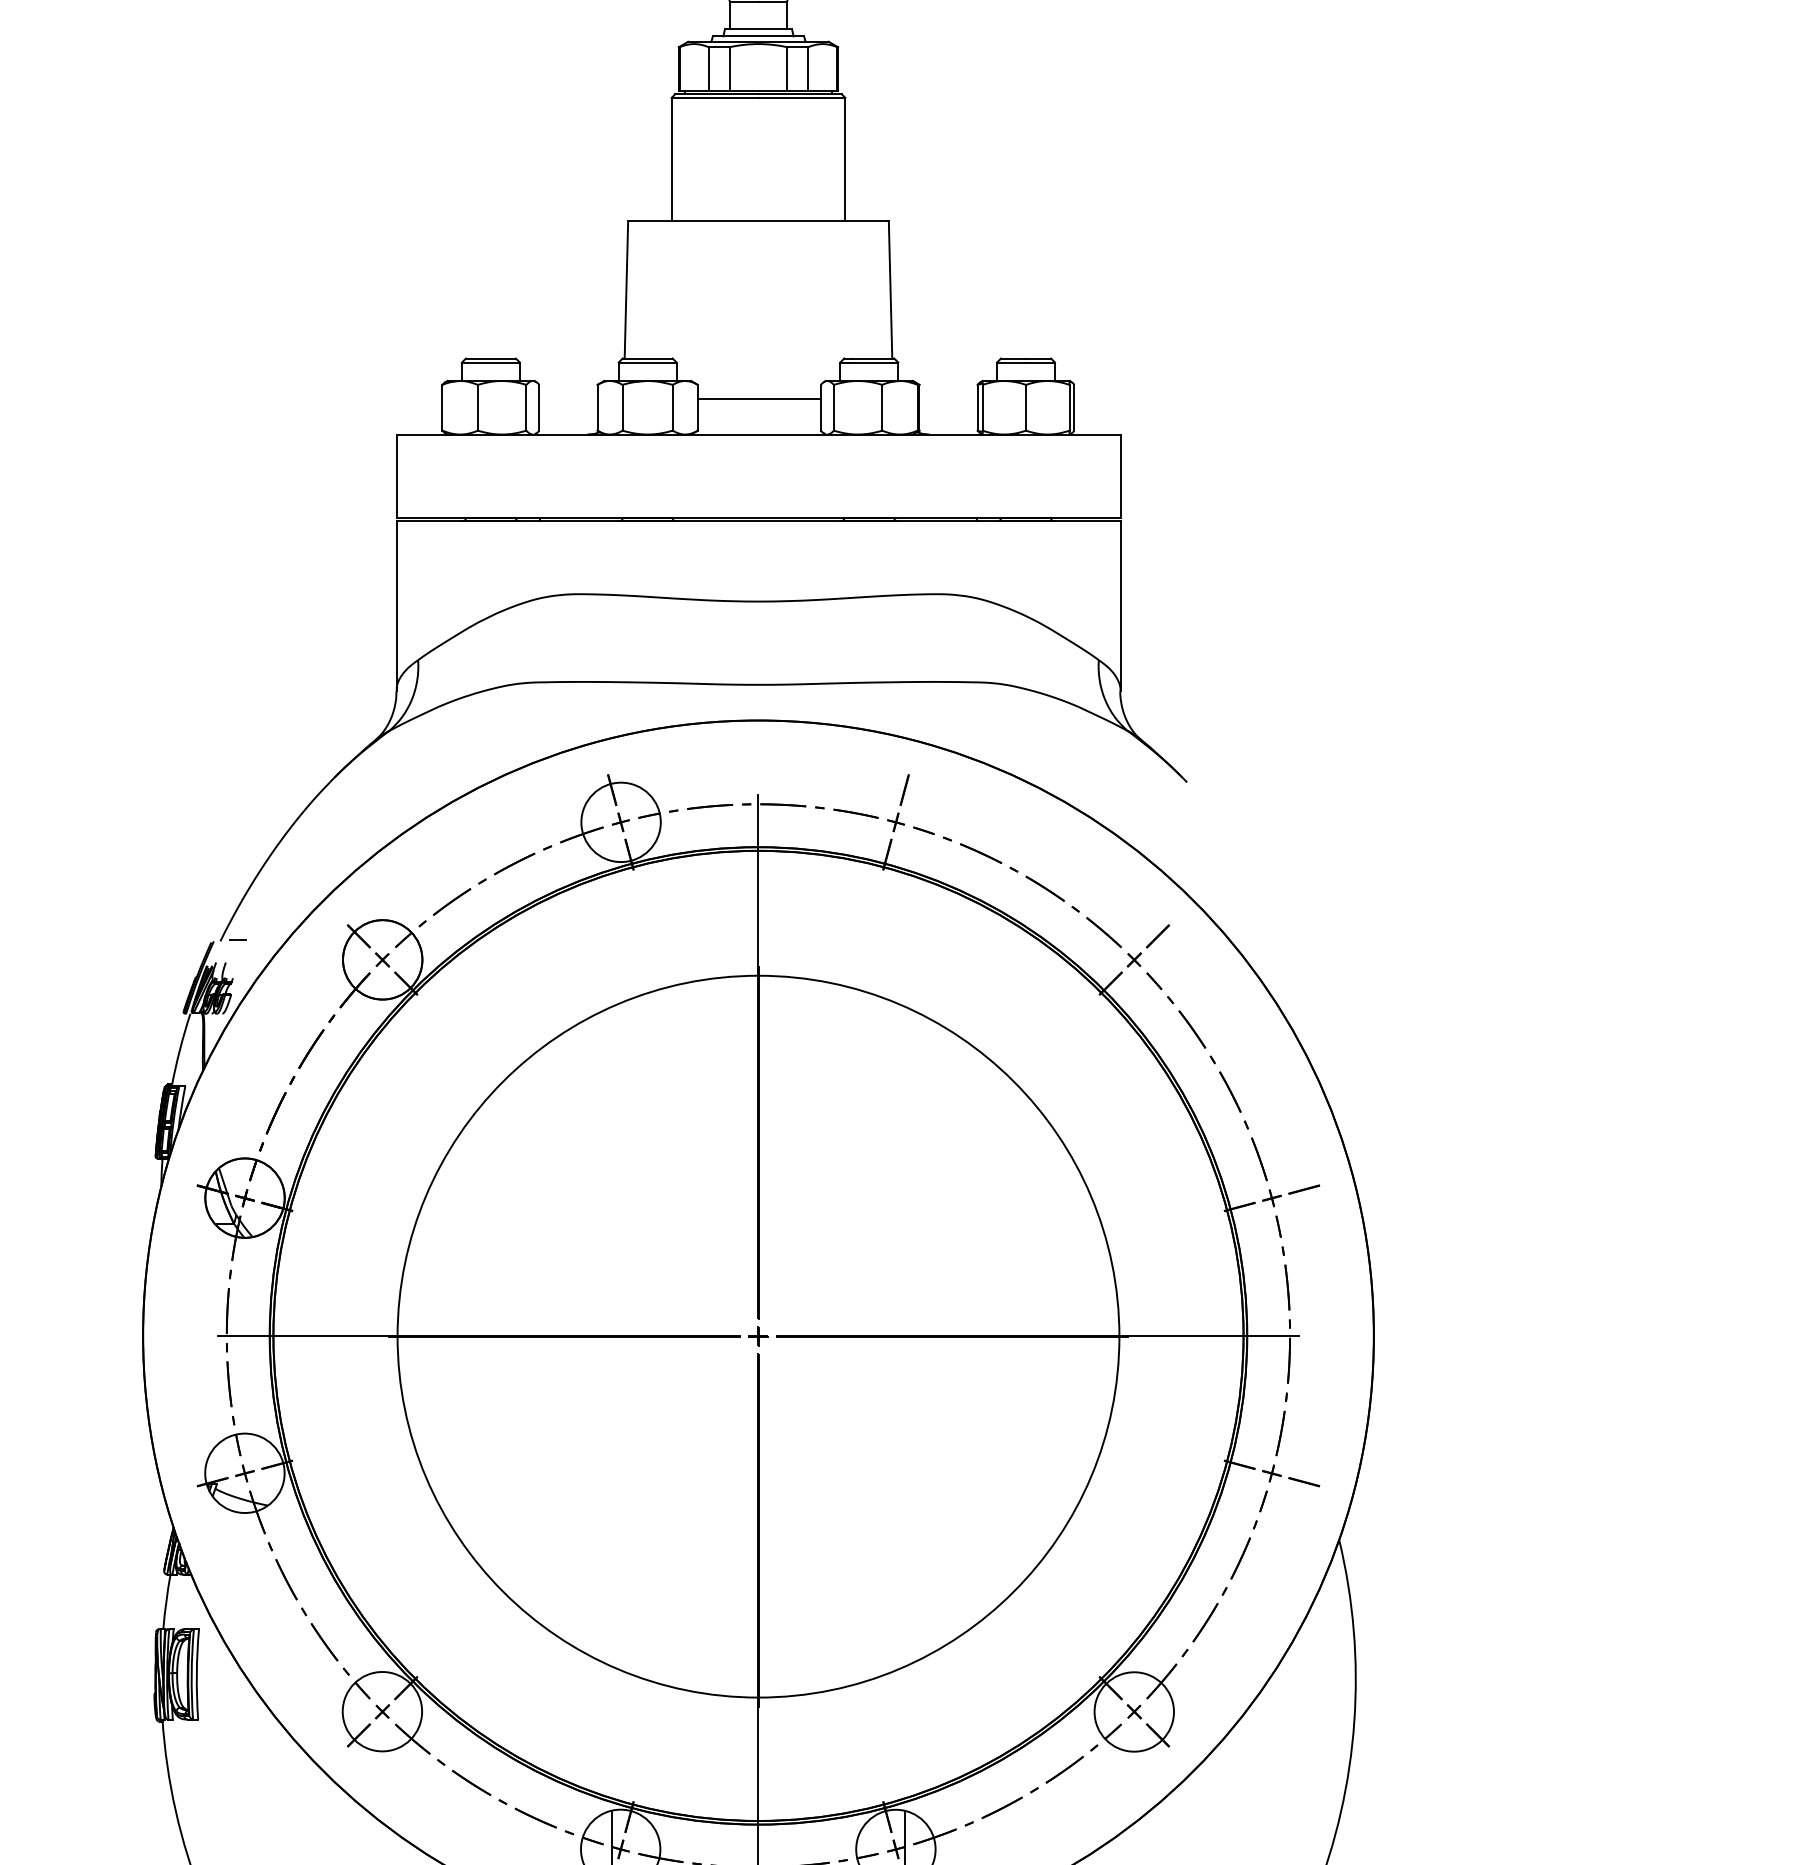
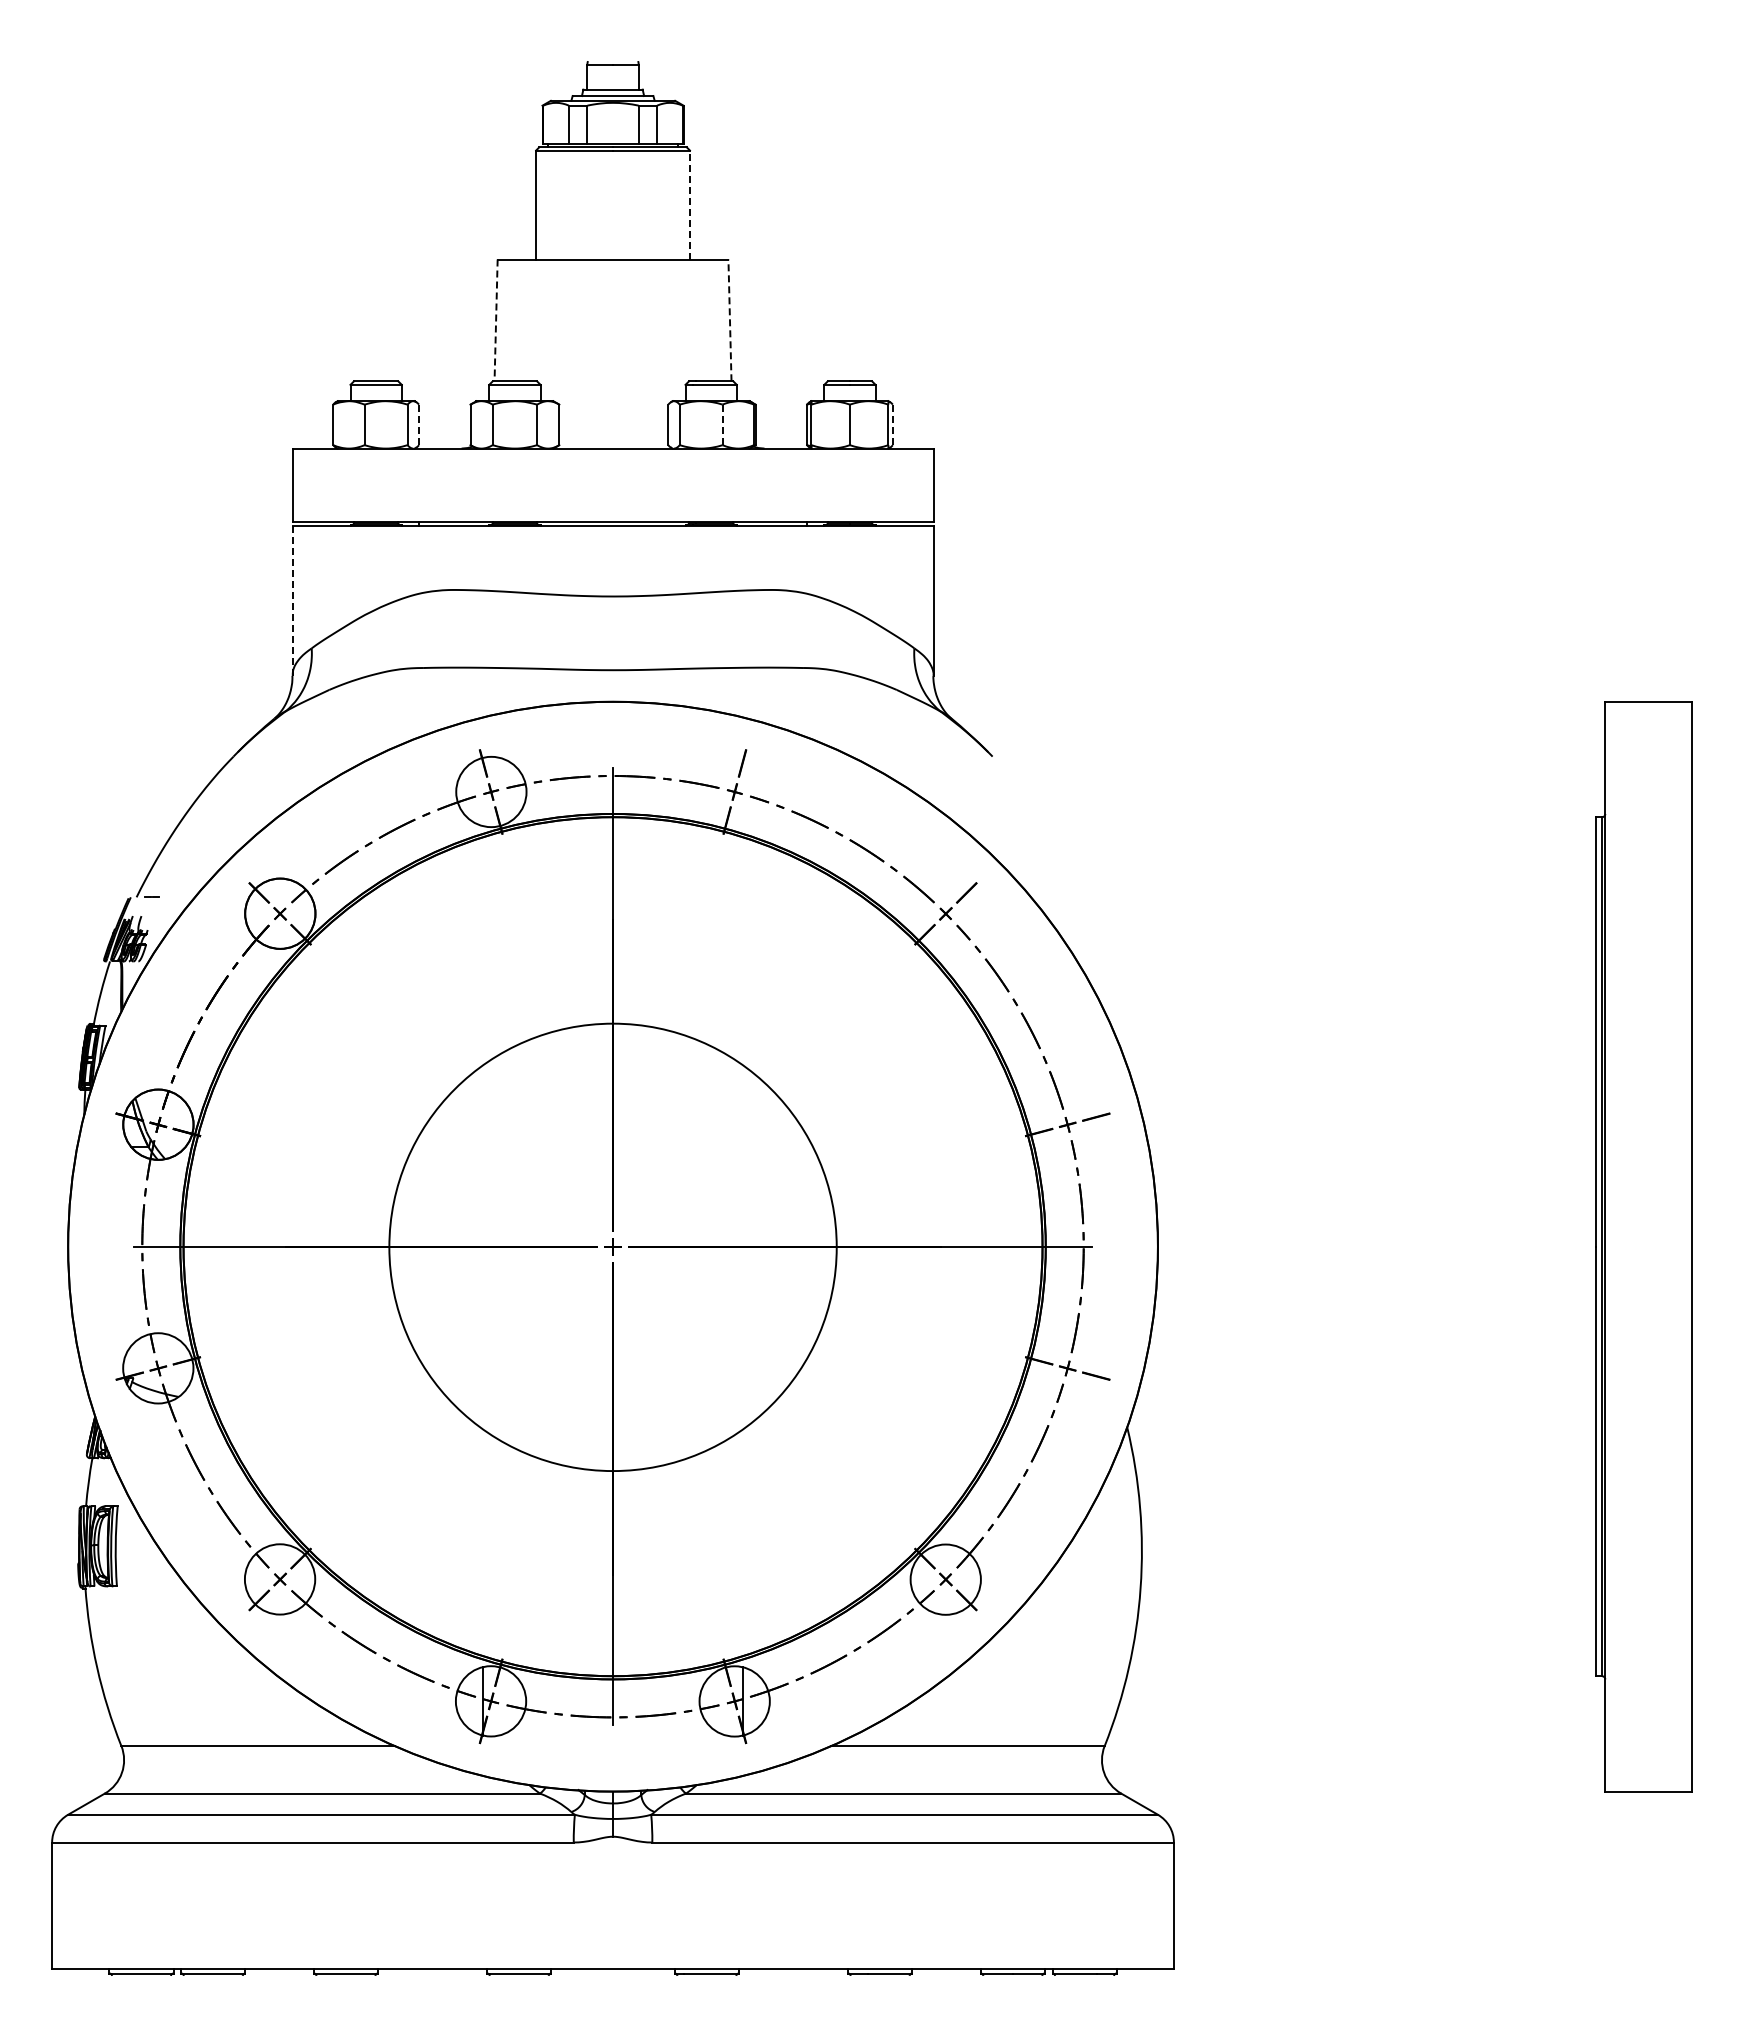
line: (844, 158) -> (689, 204), solid -> dashed
line: (626, 289) -> (496, 320), solid -> dashed
line: (890, 289) -> (729, 320), solid -> dashed
line: (759, 399) -> (613, 417), removed
line: (539, 407) -> (419, 424), solid -> dashed
line: (882, 407) -> (722, 424), solid -> dashed
line: (1074, 407) -> (892, 424), solid -> dashed
line: (396, 607) -> (292, 601), solid -> dashed
circle: (757, 1335) -> (612, 1246), size x0.7

